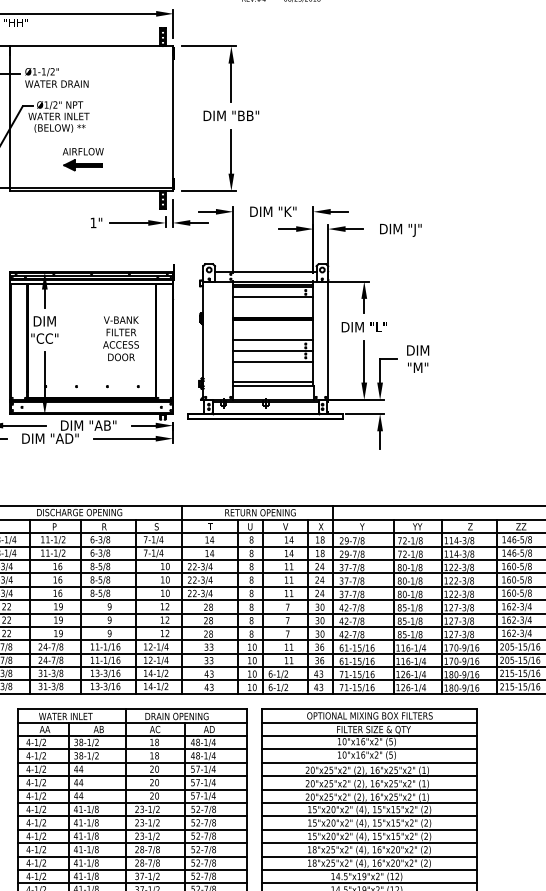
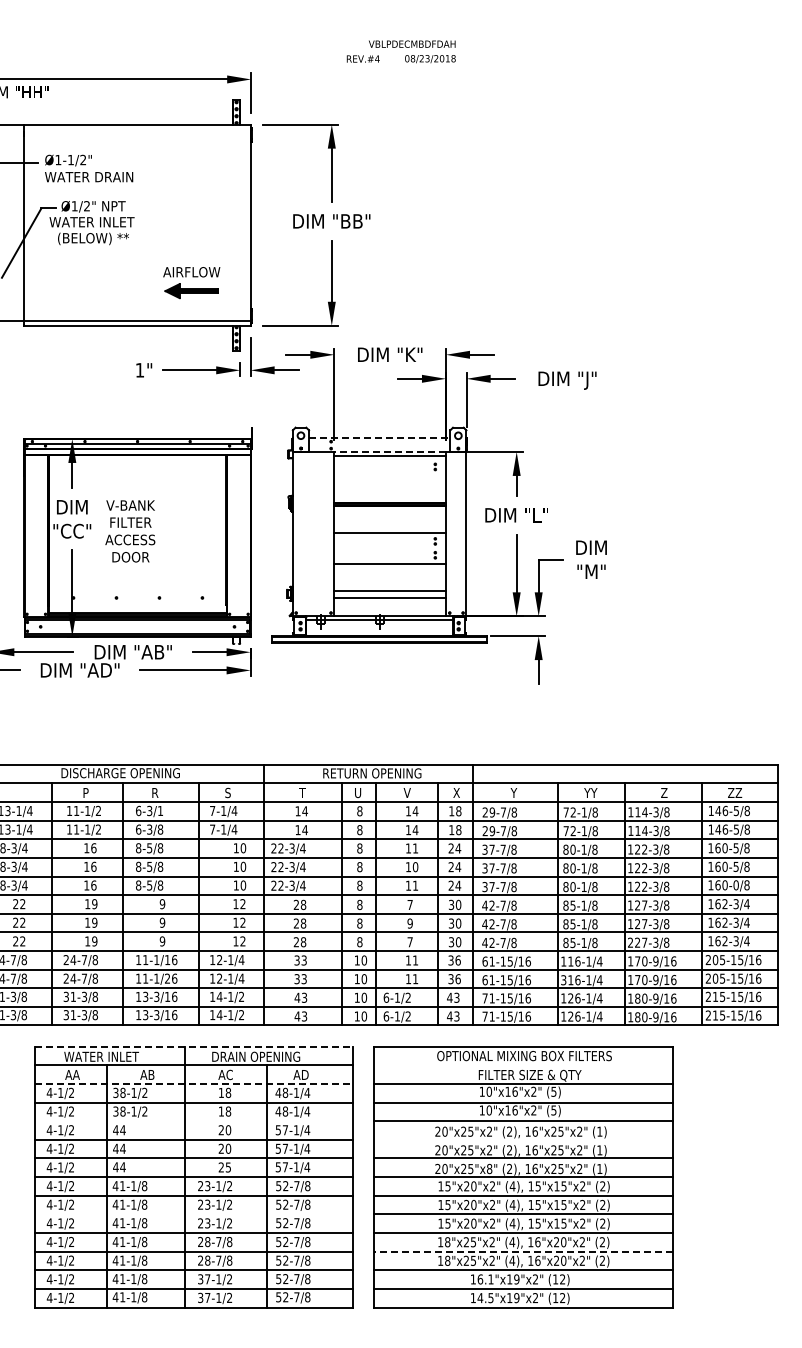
part: (83, 159) -> (191, 283), moved
line: (265, 271) -> (379, 438), solid -> dashed
line: (273, 281) -> (390, 451), solid -> dashed
line: (272, 287) -> (389, 460), removed
line: (272, 297) -> (389, 473), removed
text: (121, 338) -> (130, 531), moved
line: (272, 351) -> (389, 548), removed
text: (108, 539) -> (160, 810), 6-3/8 -> 6-3/1
text: (291, 580) -> (415, 867), 11 -> 10
text: (521, 593) -> (735, 885), 160-5/8 -> 160-0/8
text: (287, 620) -> (409, 923), 7 -> 9
text: (446, 634) -> (630, 942), 127-3/8 -> 227-3/8
text: (113, 660) -> (167, 978), 11-1/16 -> 11-1/26
text: (397, 661) -> (563, 980), 116-1/4 -> 316-1/4
line: (132, 709) -> (194, 1046), solid -> dashed
line: (368, 722) -> (522, 1065), removed
line: (132, 735) -> (194, 1083), solid -> dashed
line: (132, 762) -> (194, 1121), removed
line: (368, 775) -> (522, 1139), removed
text: (157, 796) -> (228, 1167), 20 -> 25
text: (344, 797) -> (489, 1169), 20"x25"x2" -> 20"x25"x8"
line: (132, 829) -> (194, 1214), removed
line: (369, 856) -> (523, 1251), solid -> dashed
text: (341, 876) -> (485, 1279), 14.5"x19"x2" -> 16.1"x19"x2"

